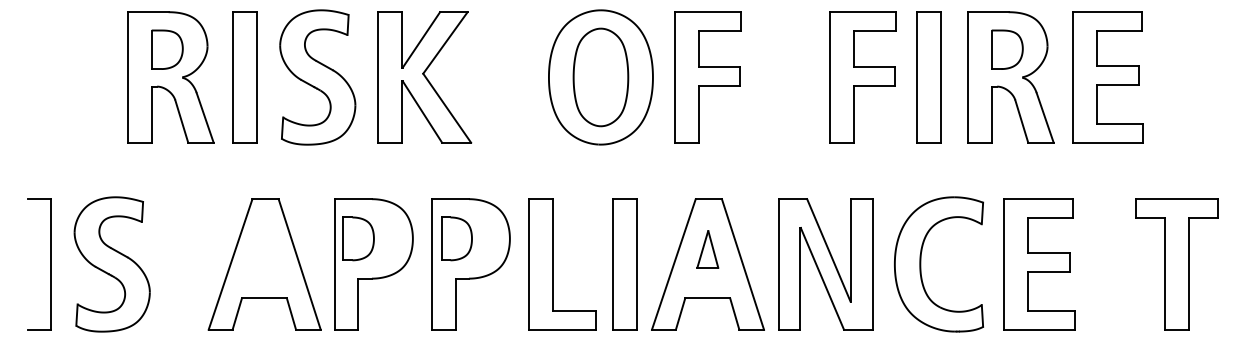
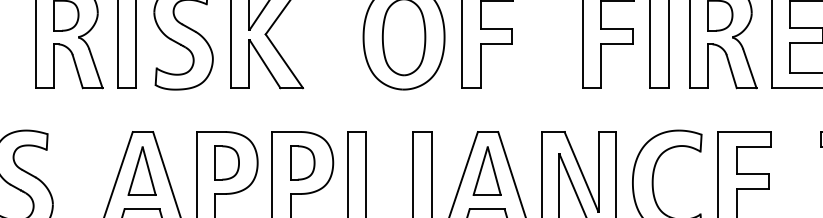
part: (358, 238) -> (227, 162), moved
part: (456, 238) -> (302, 162), moved
part: (264, 249) -> (142, 171), added
part: (707, 249) -> (487, 171), size x1.67

